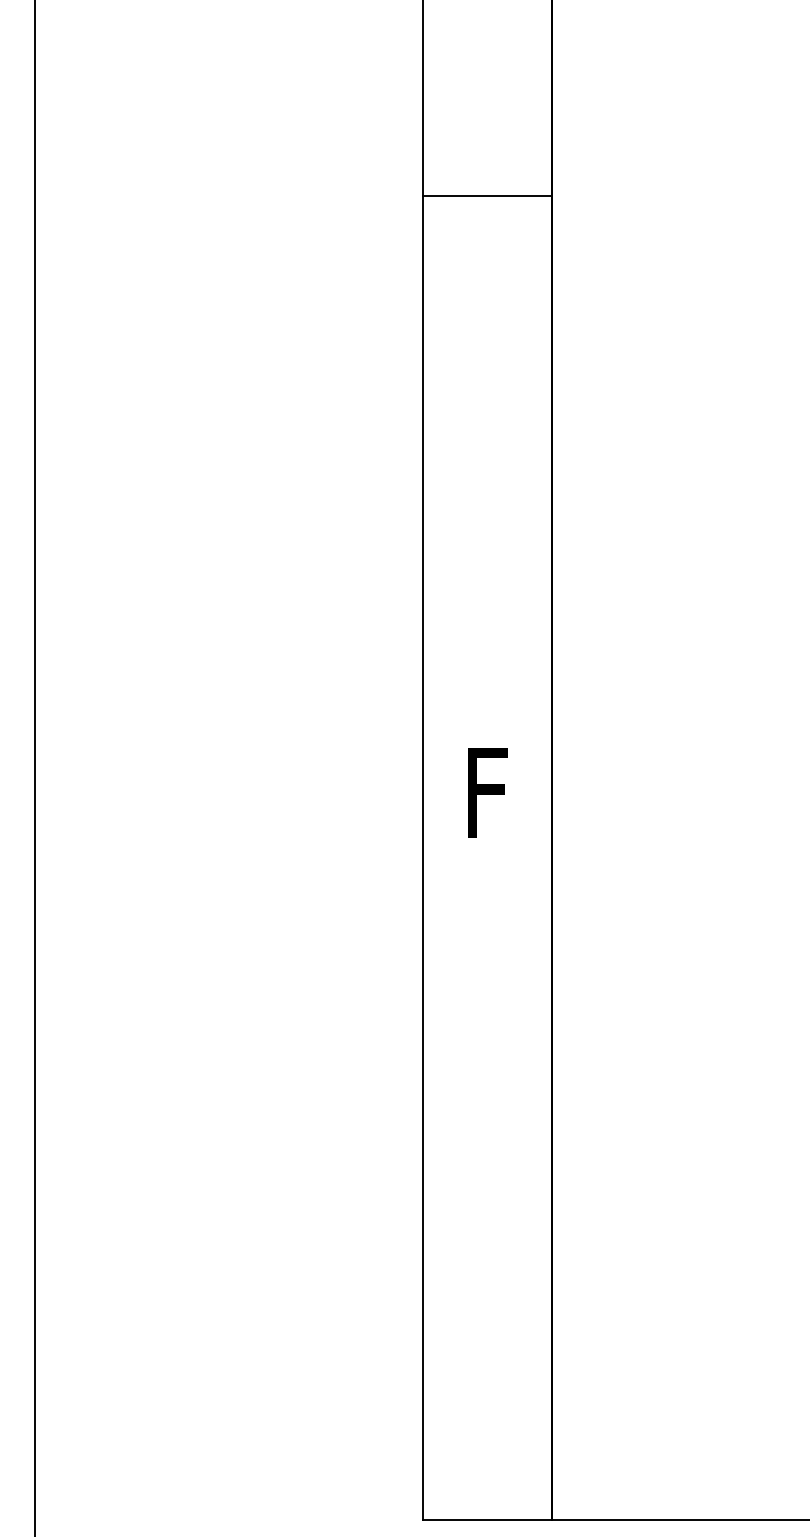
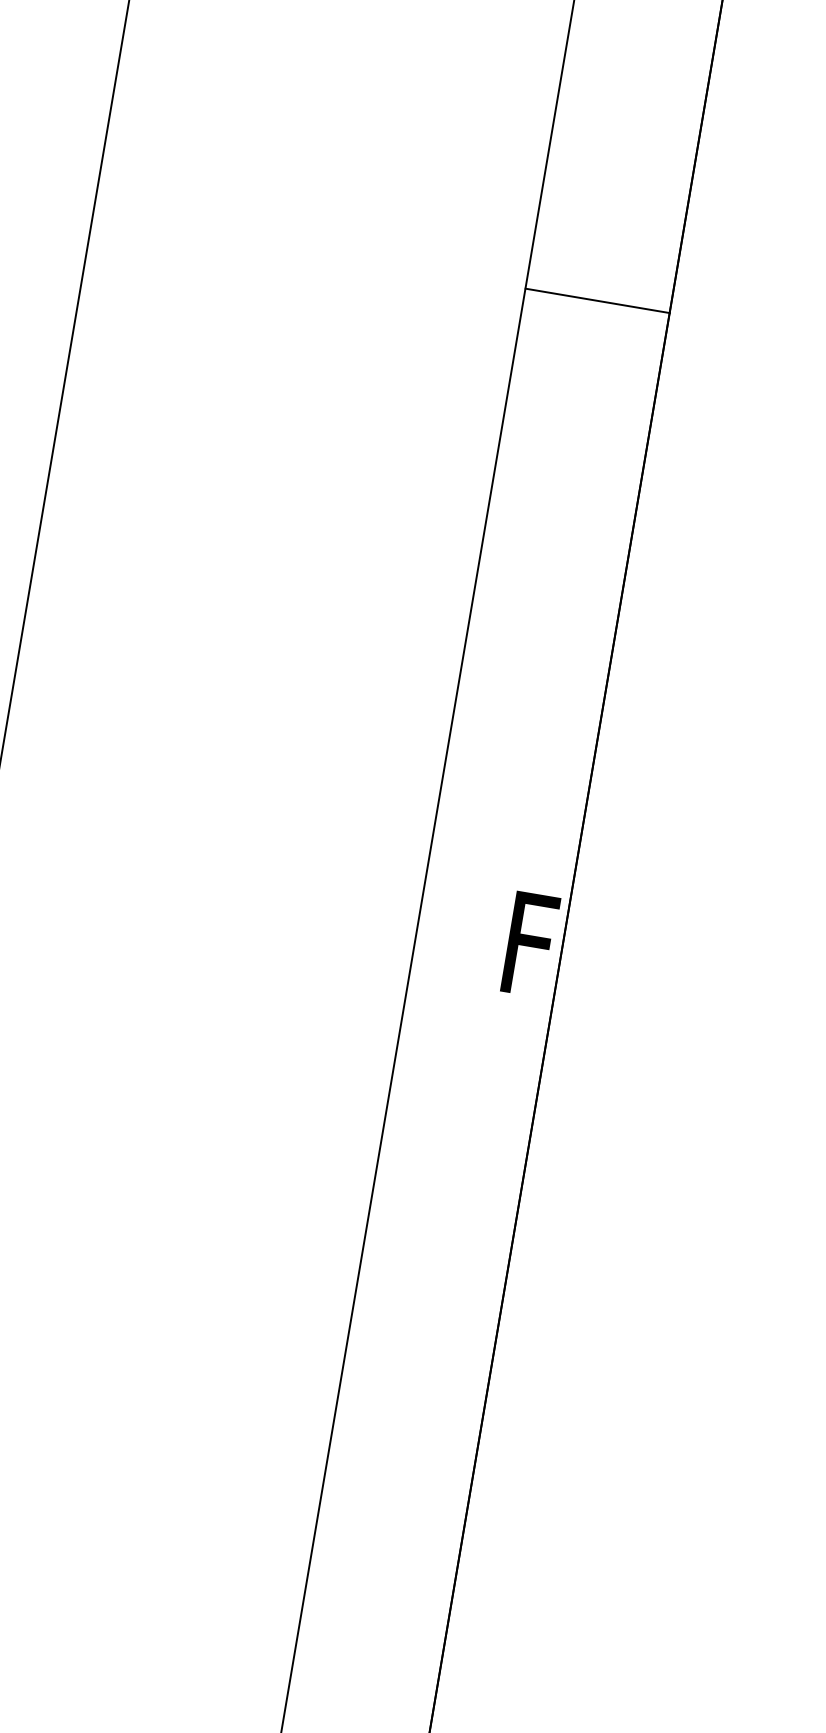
line: (486, 196) -> (596, 300), moved
text: (487, 792) -> (530, 944), moved

